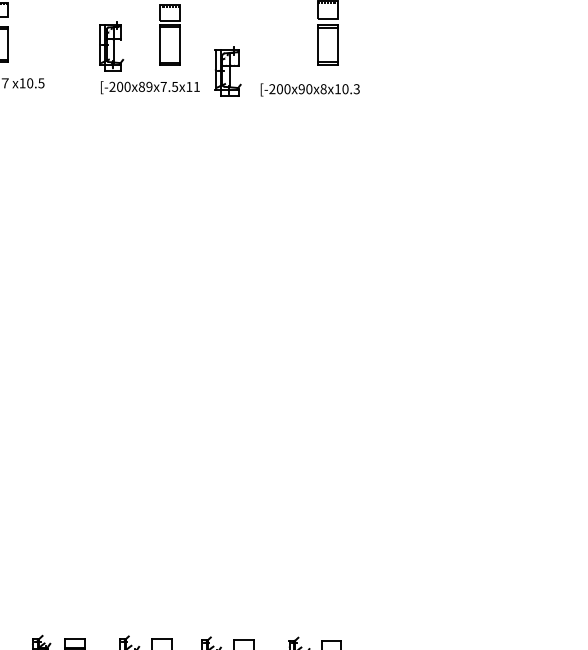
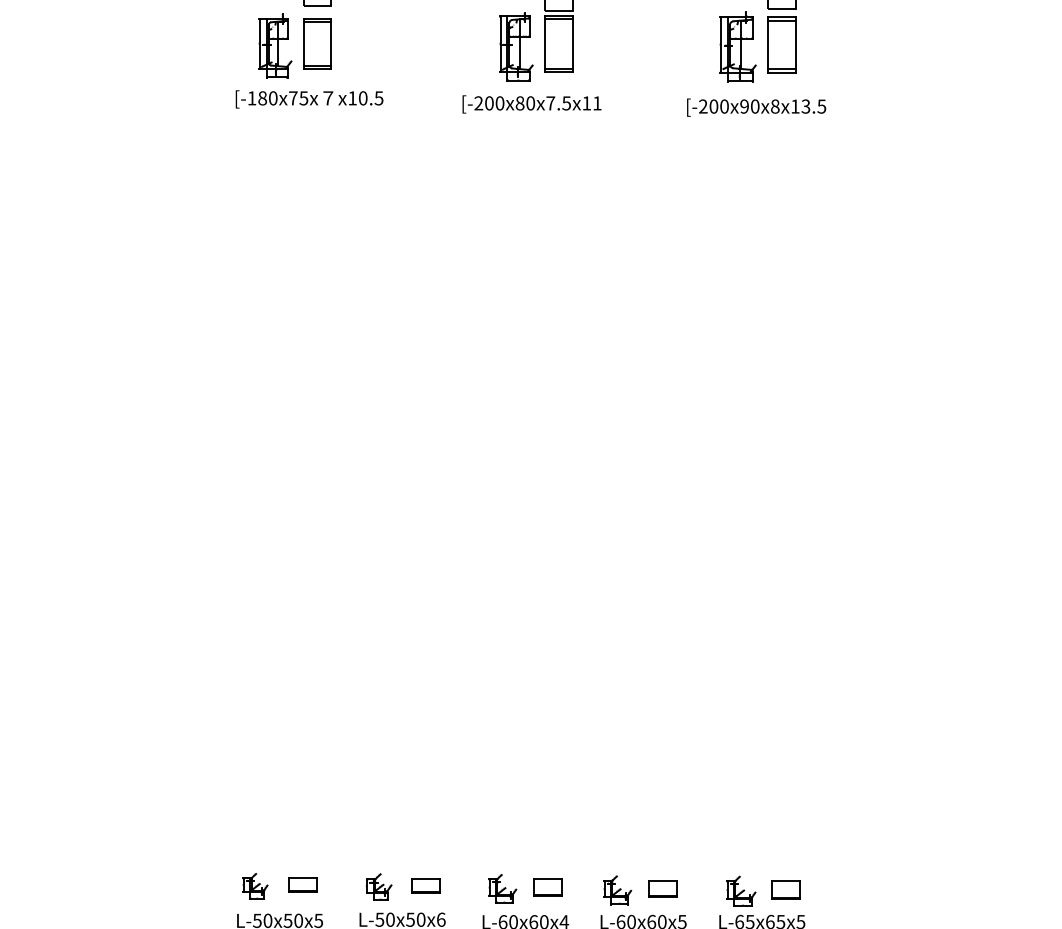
part: (111, 46) -> (516, 46), moved
part: (227, 71) -> (737, 46), moved
text: (149, 86) -> (530, 103), [-200x89x7.5x11 -> [-200x80x7.5x11
text: (350, 89) -> (813, 106), [-200x90x8x10.3 -> [-200x90x8x13.5

